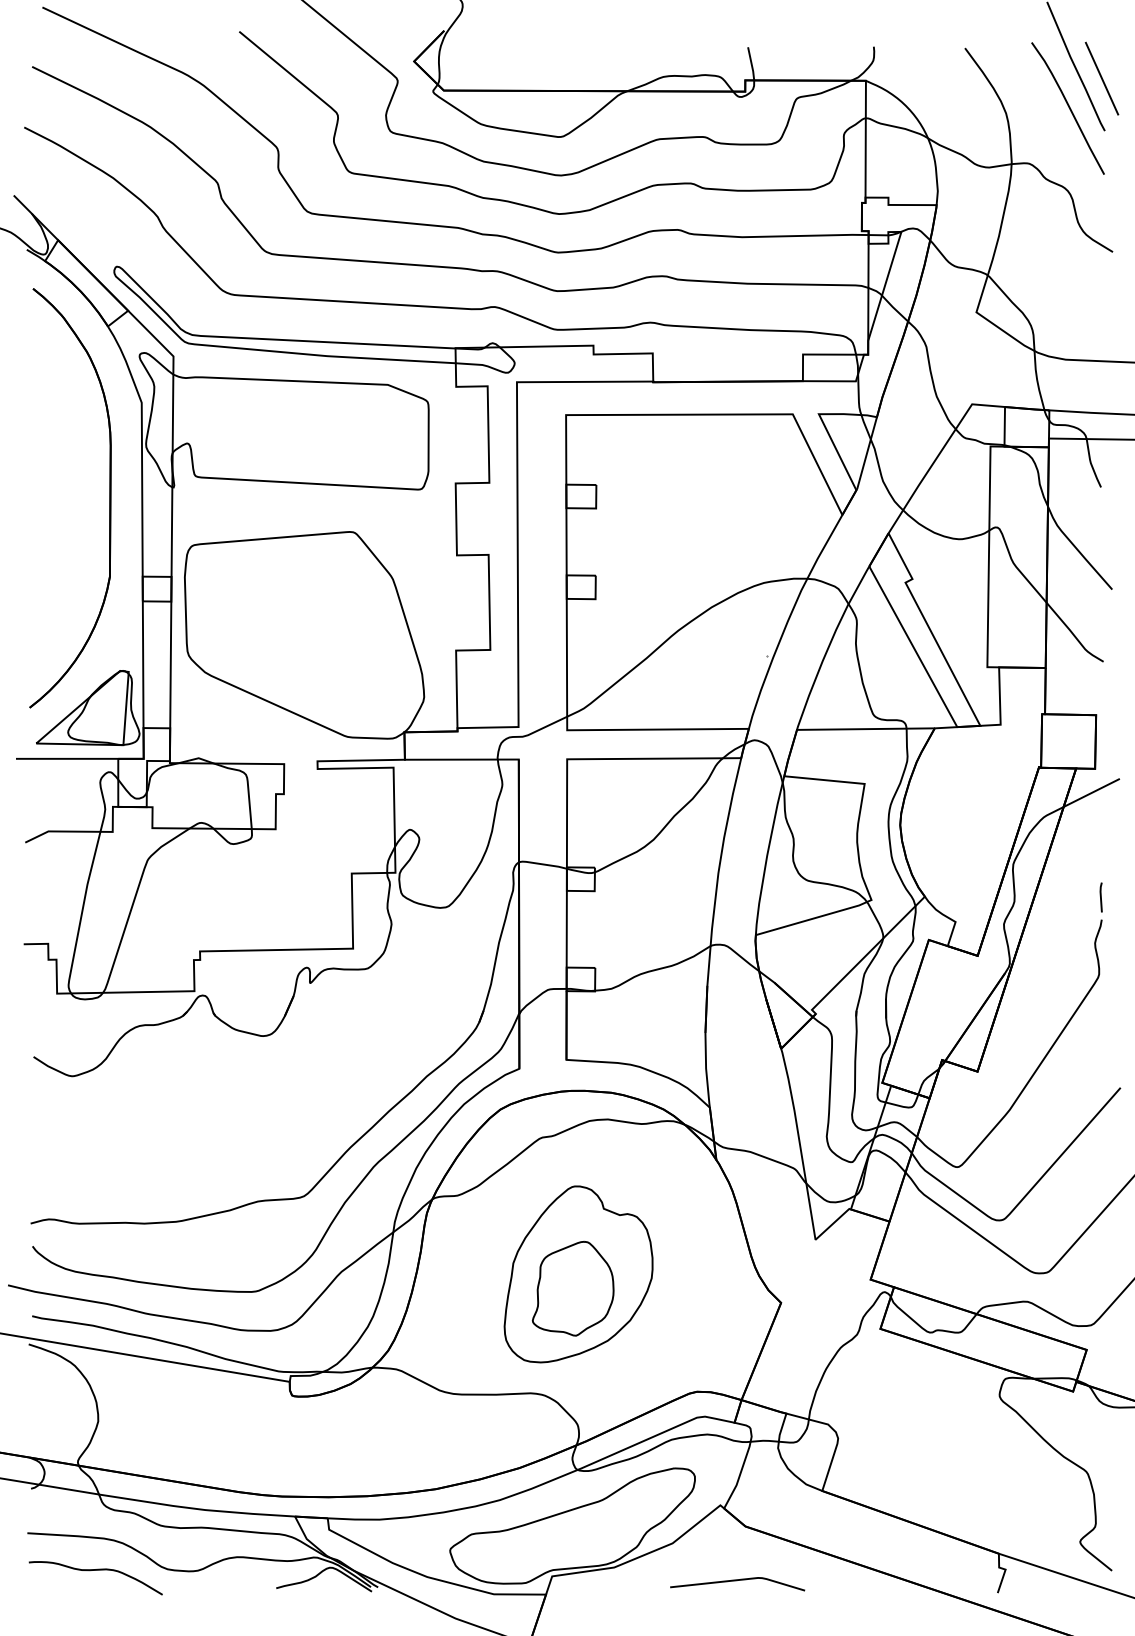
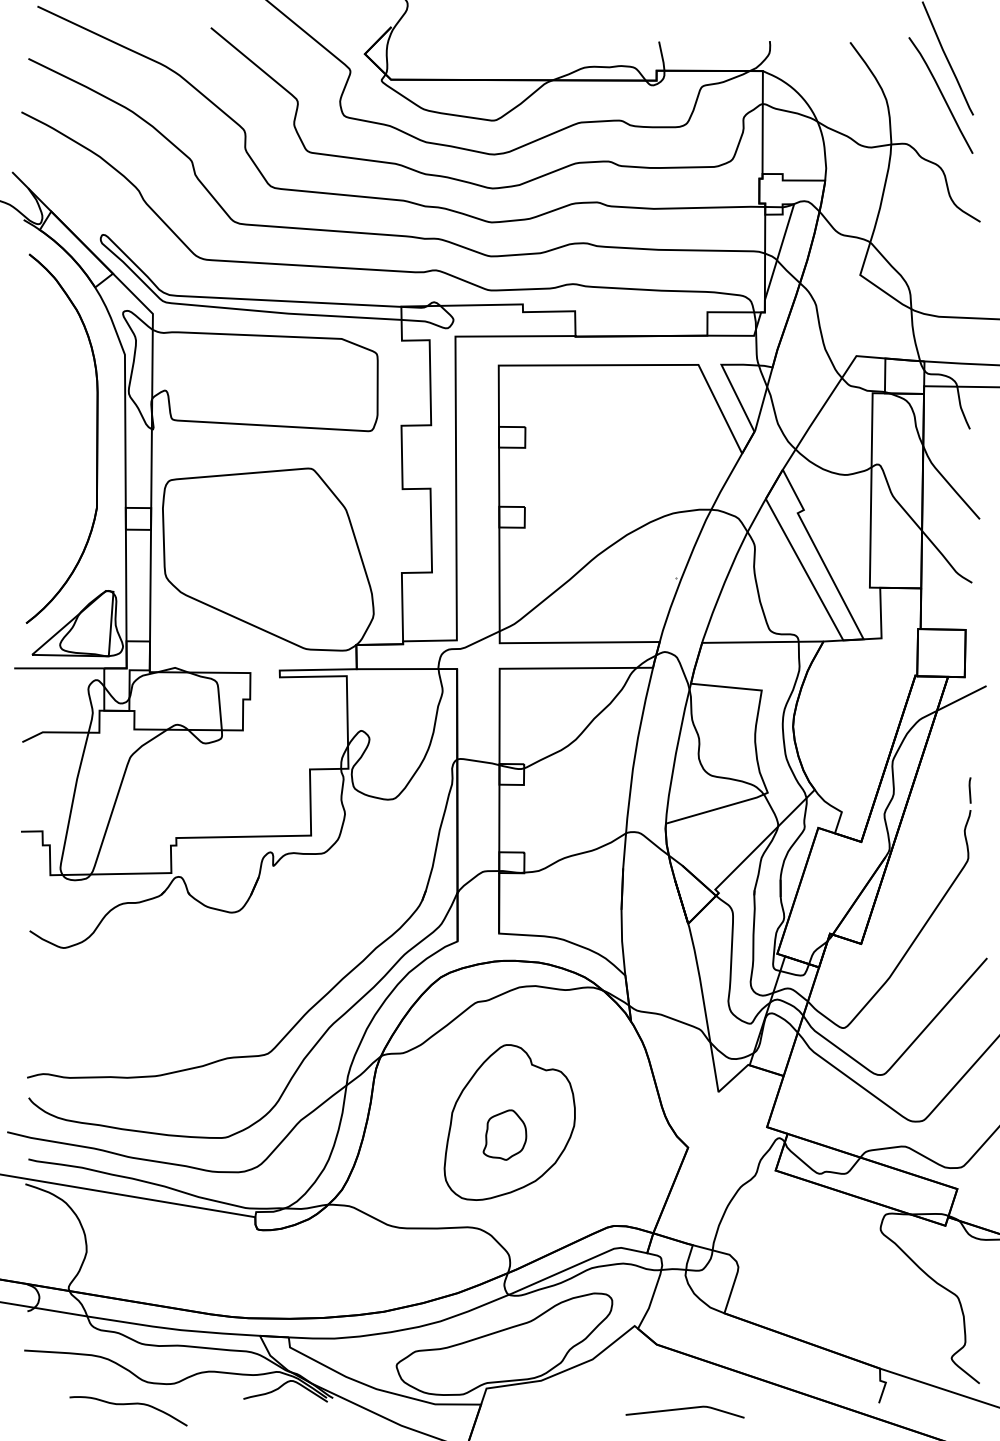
line: (1101, 78) -> (970, 69), removed
part: (572, 1288) -> (504, 1134), size x0.6
curve: (95, 1570) -> (128, 1404), moved
line: (737, 1581) -> (684, 1409), moved

